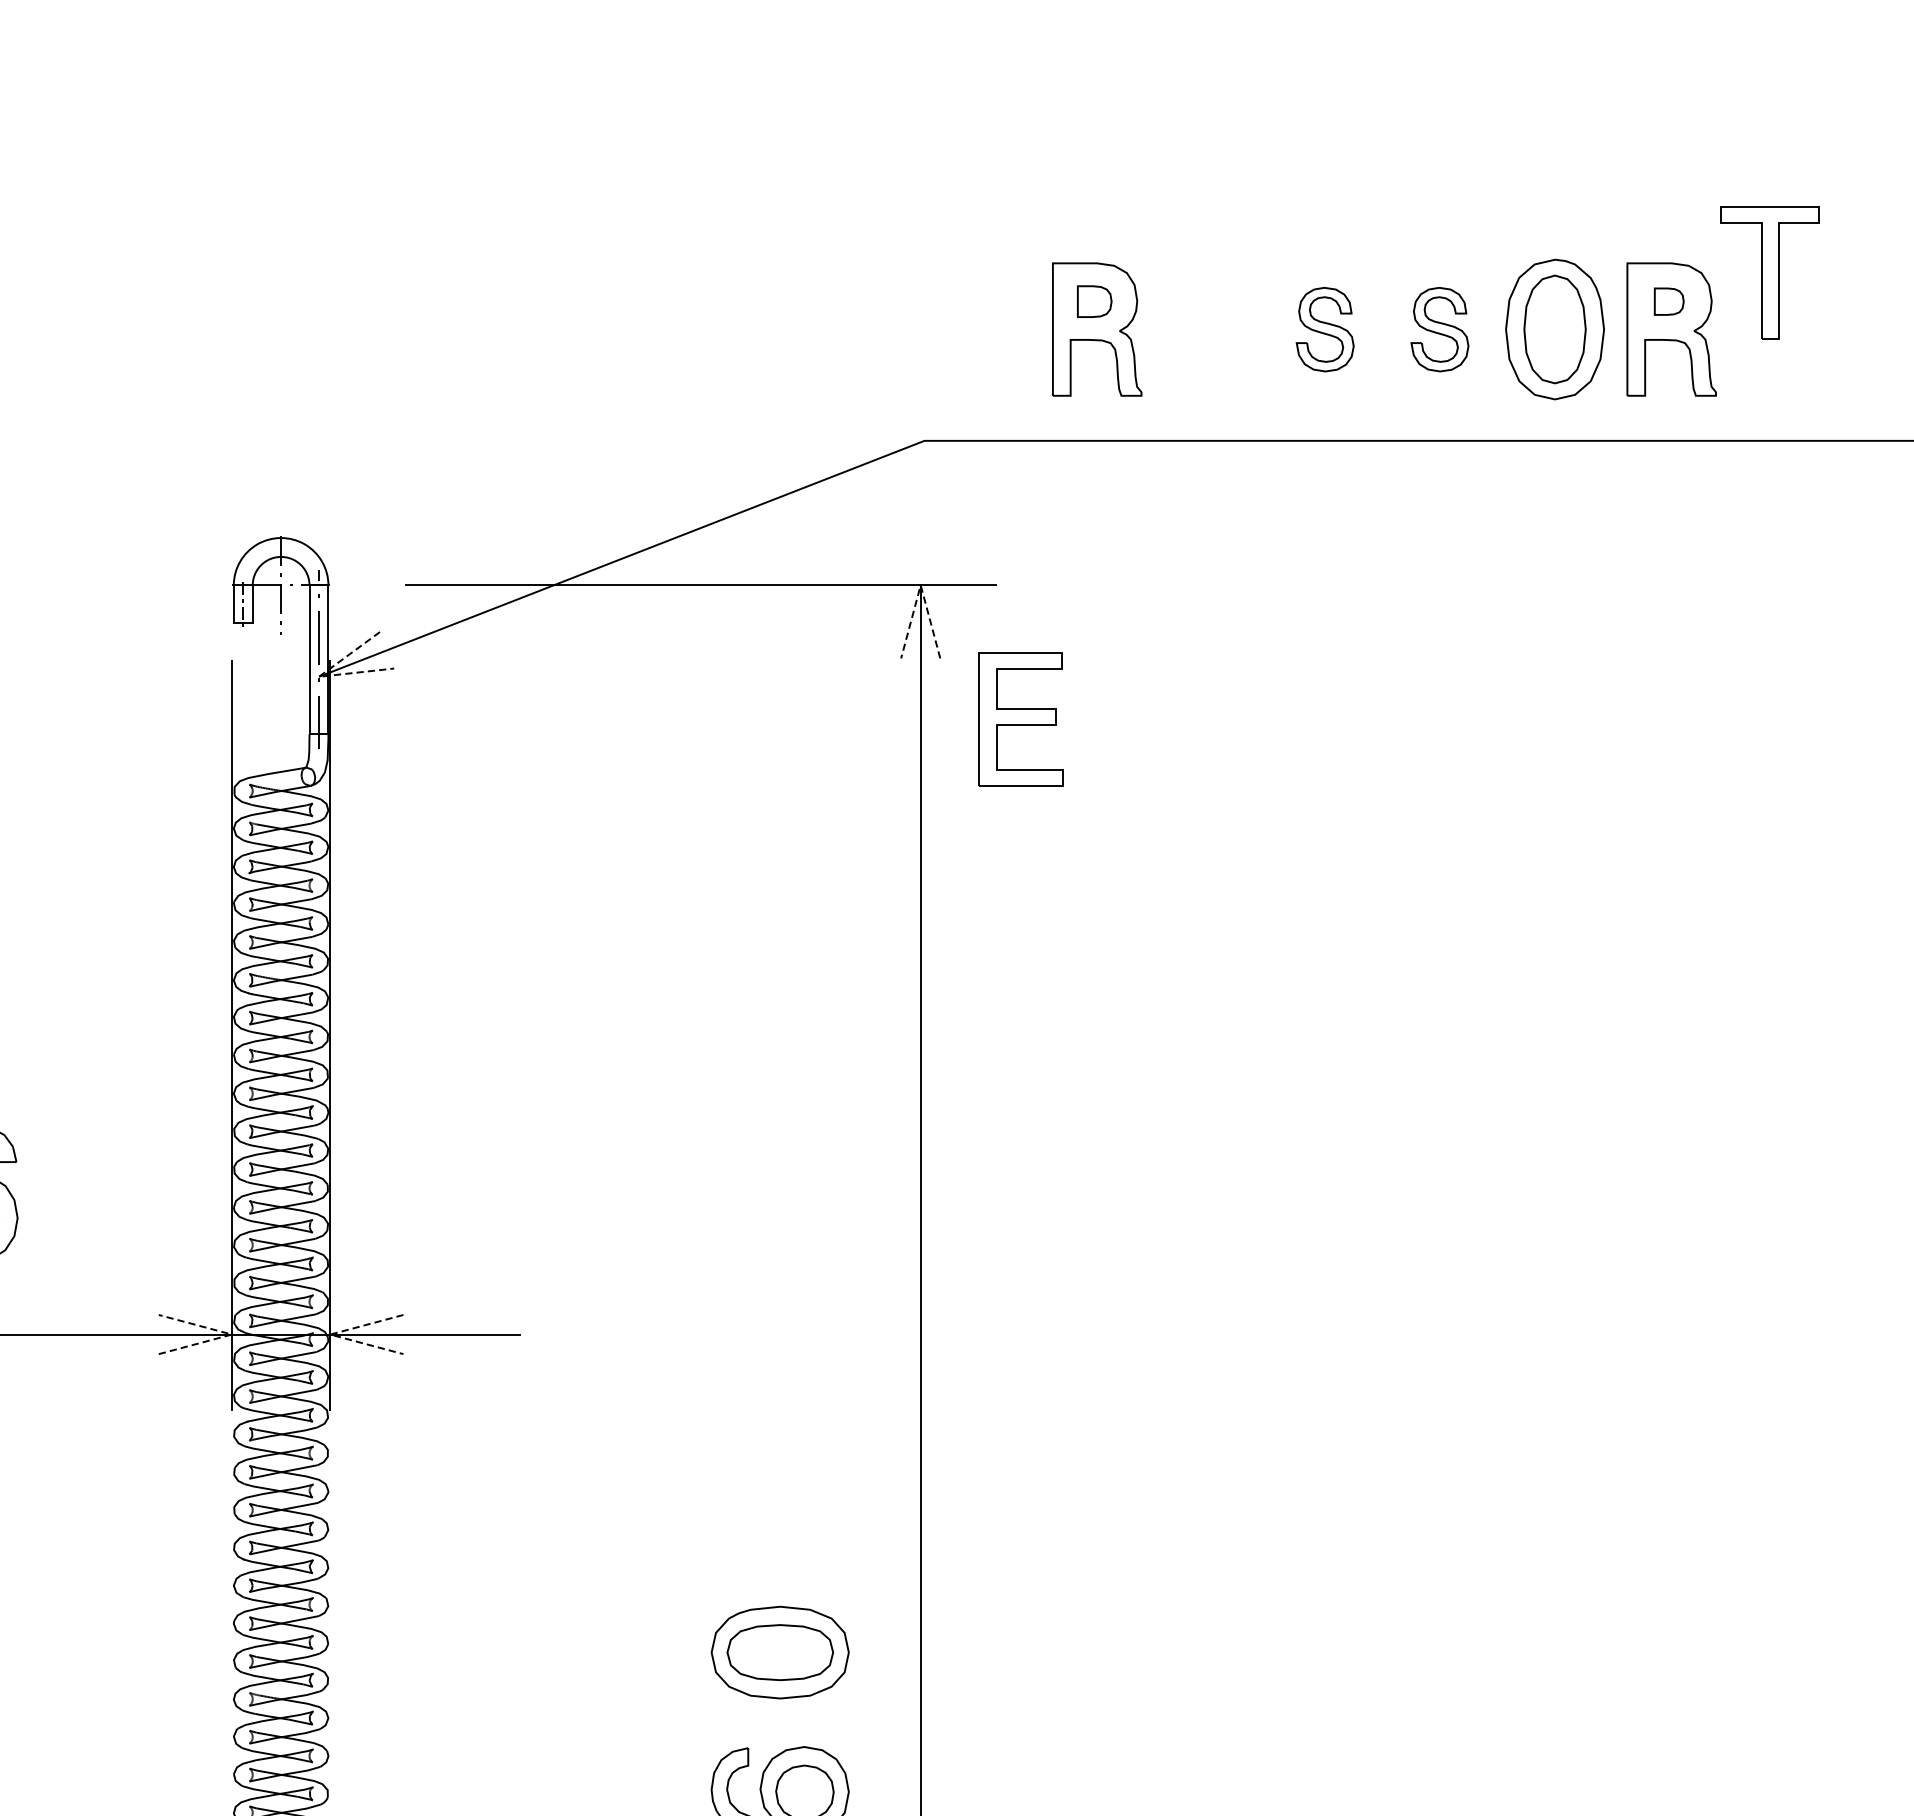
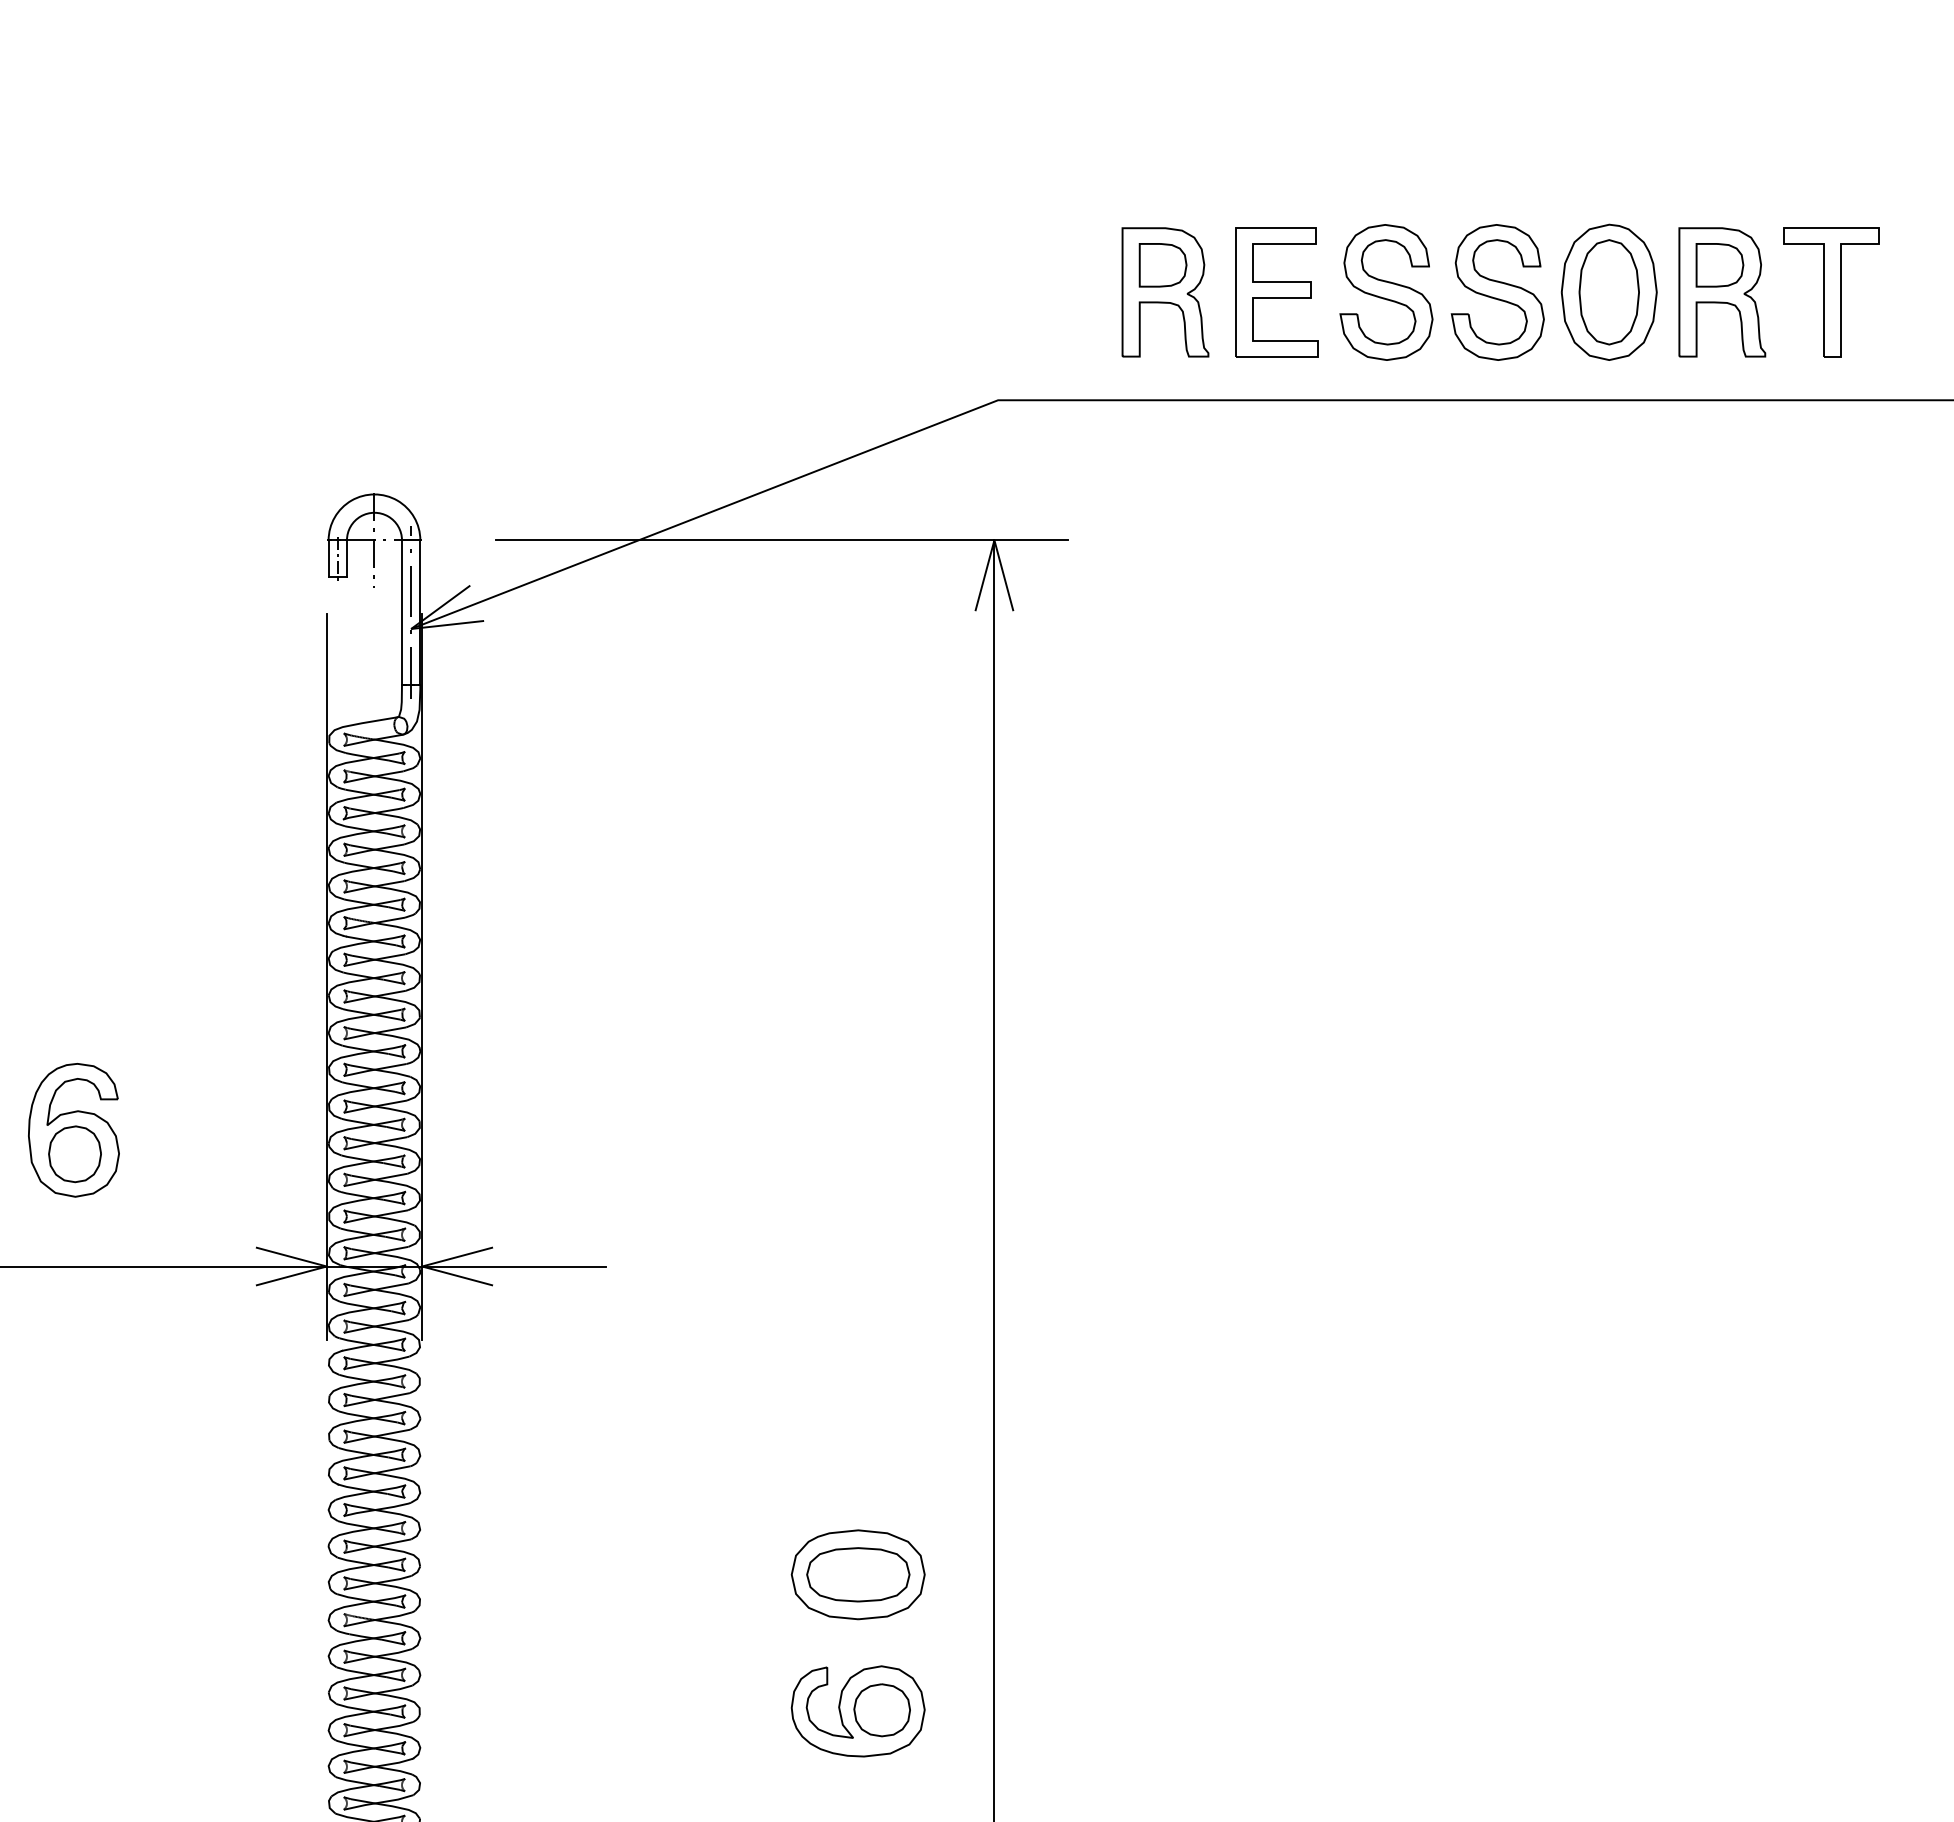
part: (1769, 272) -> (1831, 292), moved
part: (1094, 301) -> (1162, 265), size x1.43
part: (1668, 301) -> (1719, 265), size x1.67
part: (1325, 329) -> (1386, 292), size x1.67
part: (1439, 329) -> (1497, 292), size x1.67
line: (920, 585) -> (994, 540), dashed -> solid
line: (319, 677) -> (411, 629), dashed -> solid
part: (1020, 719) -> (1276, 292), moved
line: (231, 1334) -> (326, 1266), dashed -> solid
line: (330, 1334) -> (422, 1266), dashed -> solid

